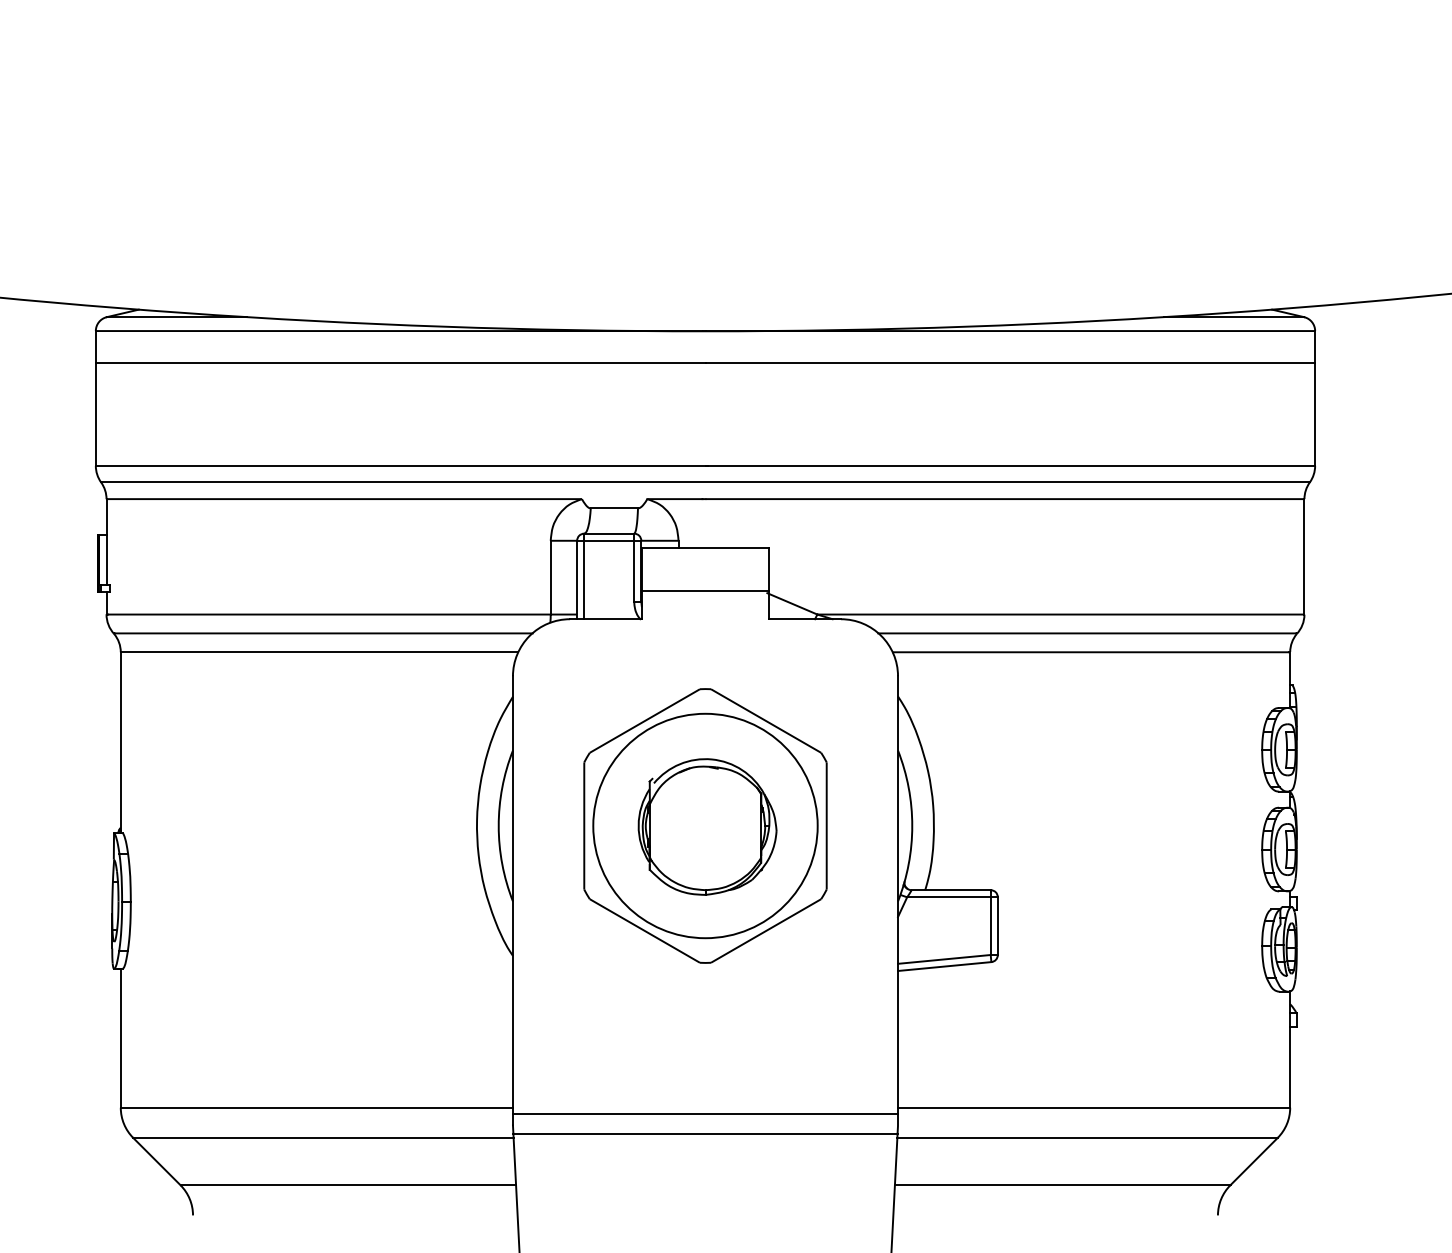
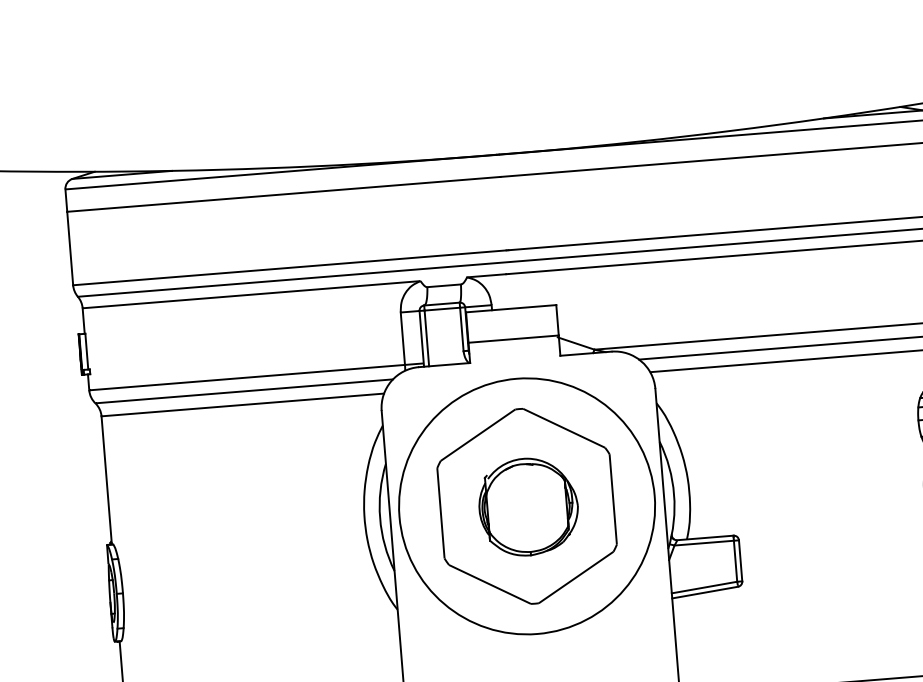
circle: (705, 825) -> (527, 506), size x1.6

